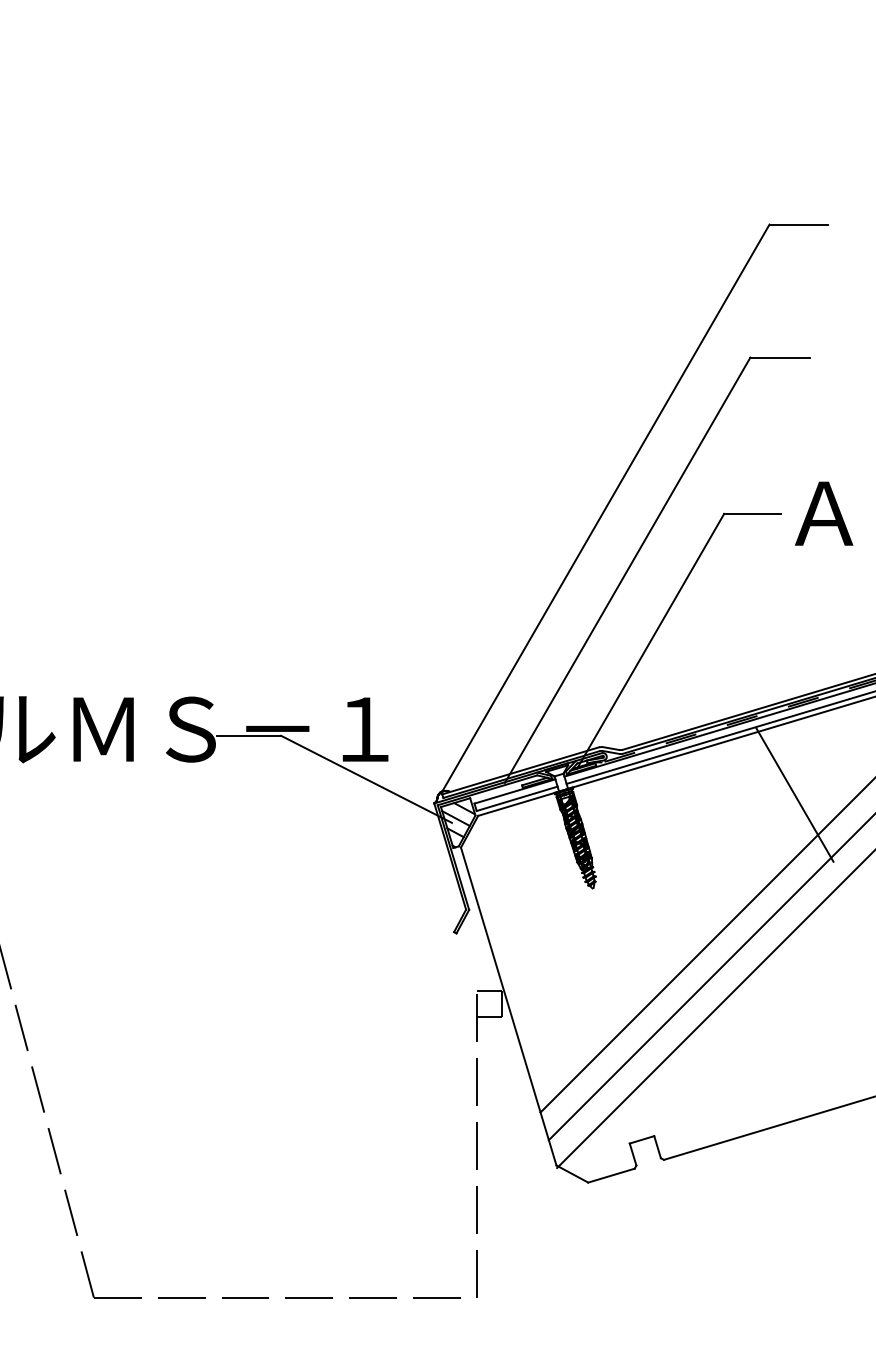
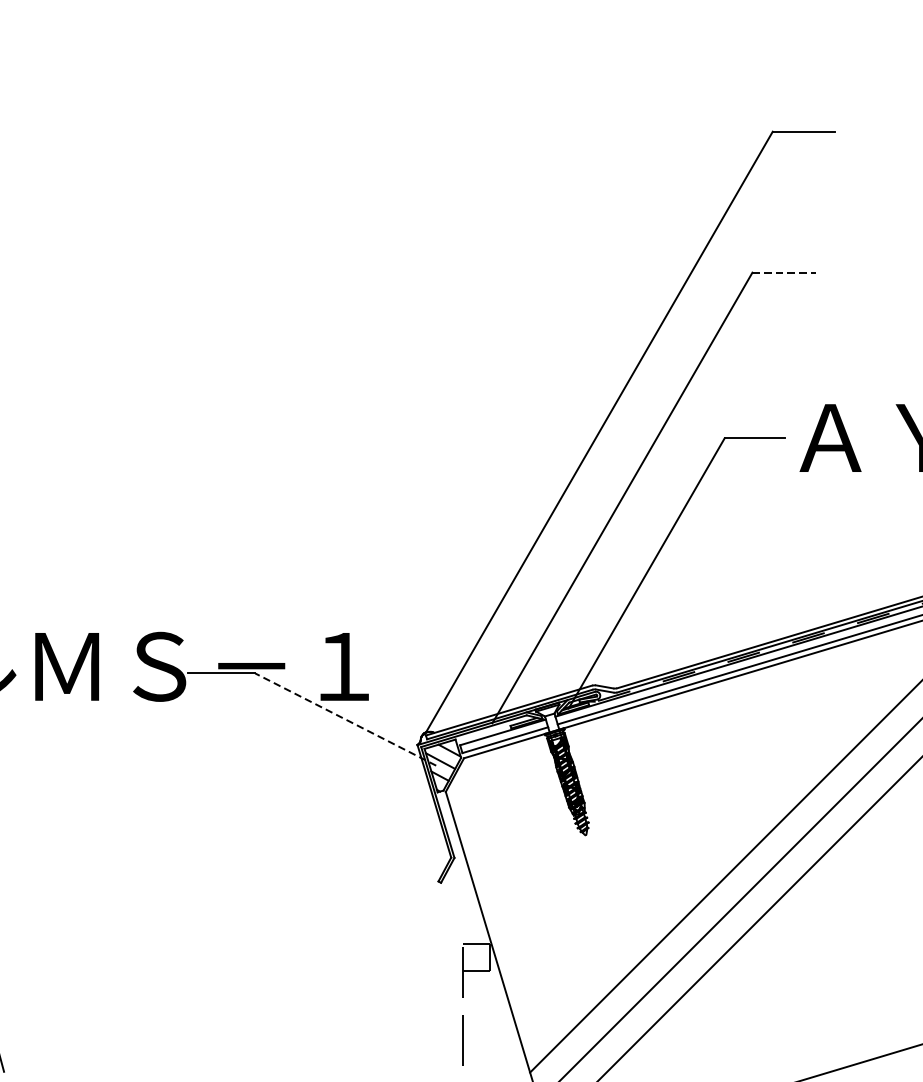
line: (780, 357) -> (784, 272), solid -> dashed
line: (366, 779) -> (345, 719), solid -> dashed
line: (794, 794) -> (799, 735), removed

